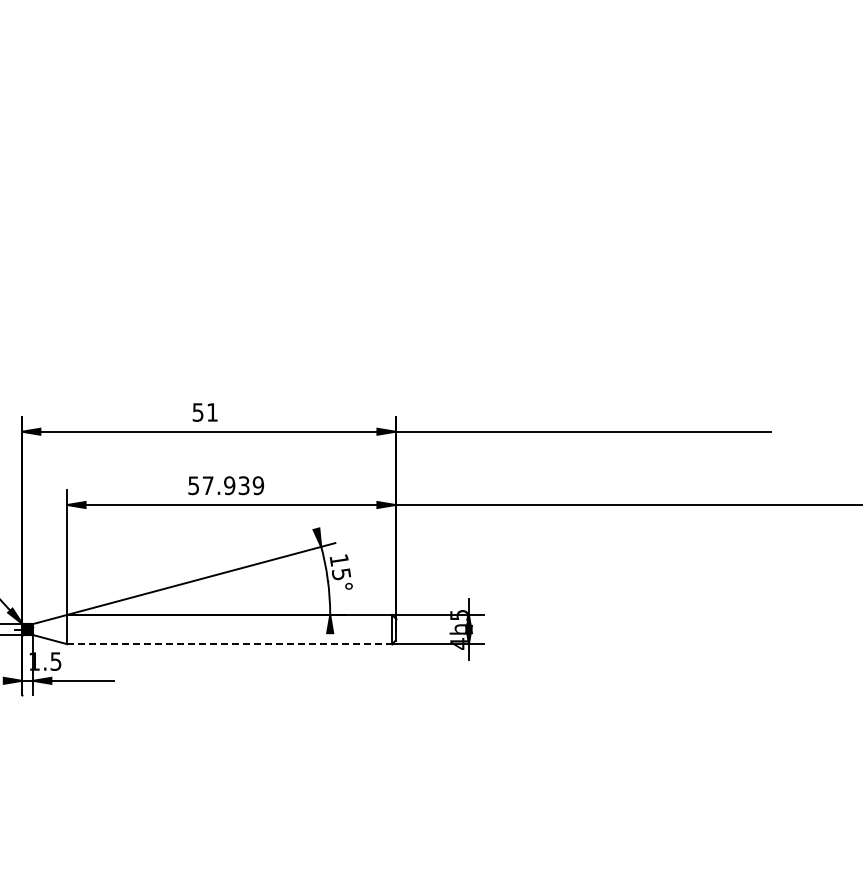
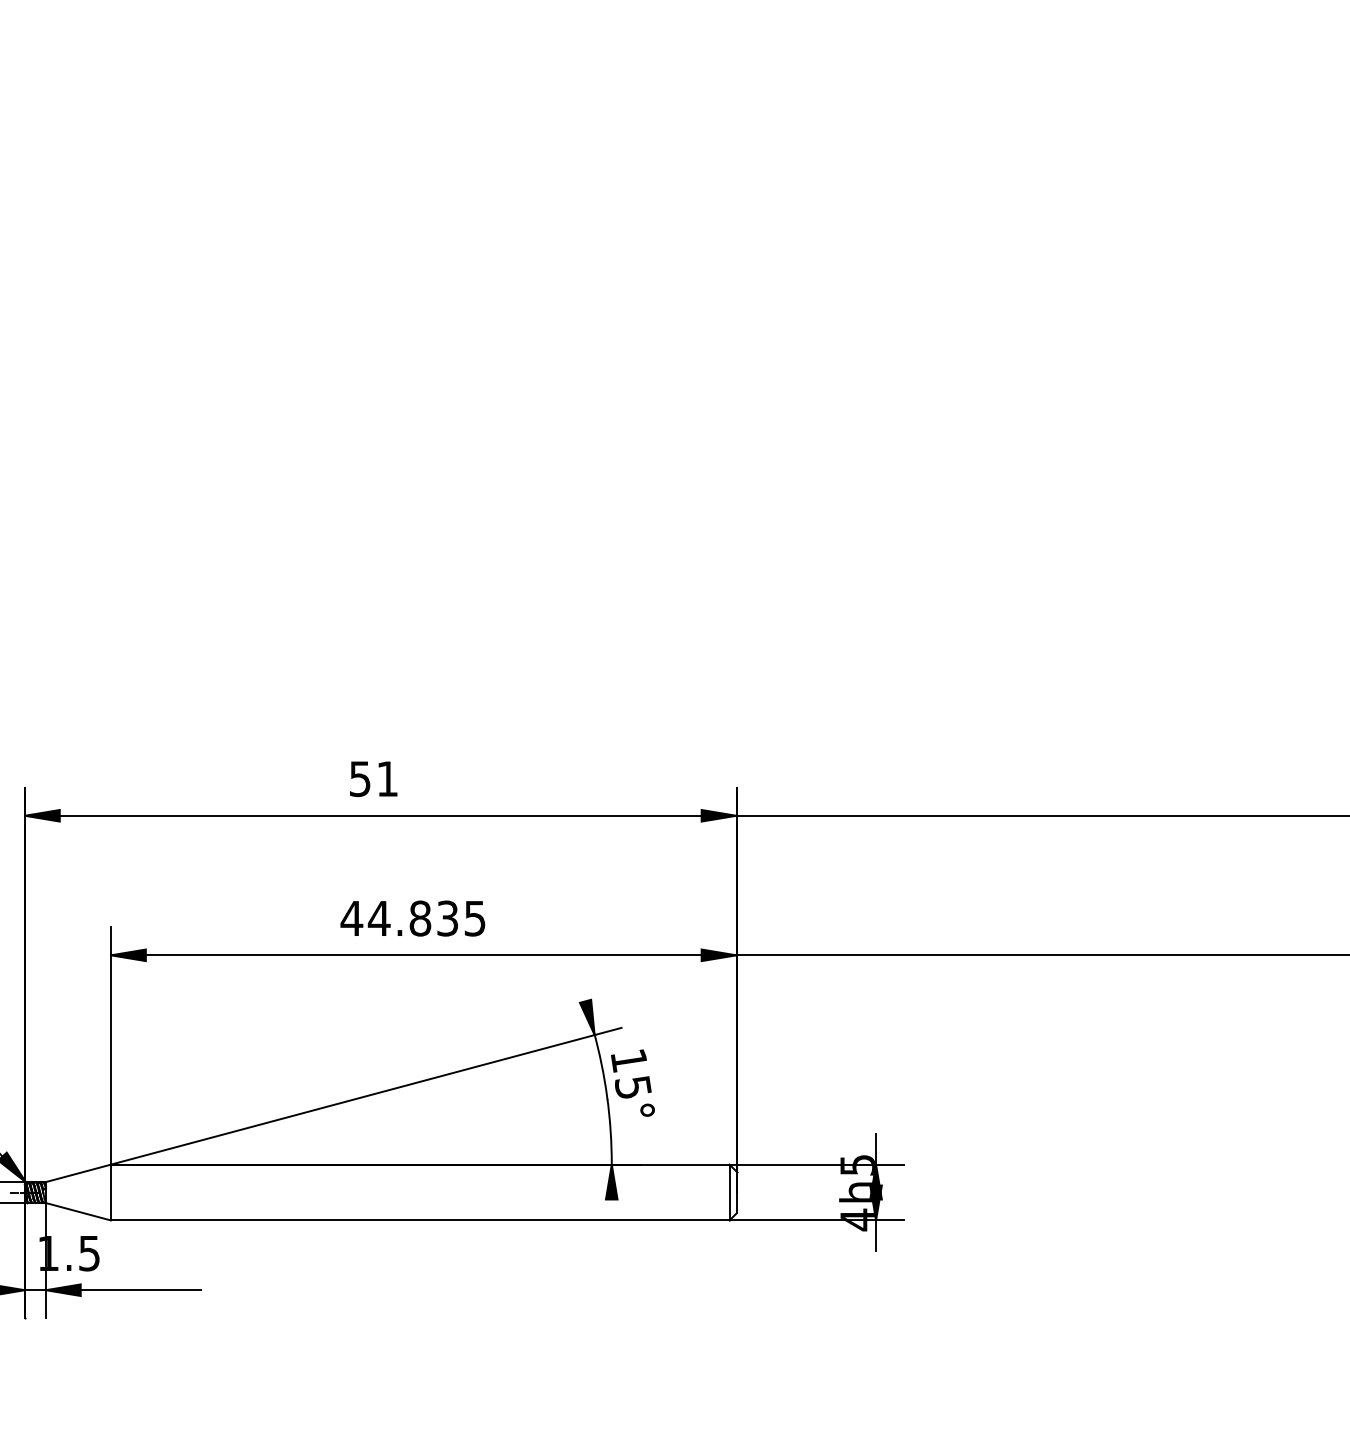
text: (225, 485) -> (412, 918), 57.939 -> 44.835
line: (230, 644) -> (421, 1221), dashed -> solid

